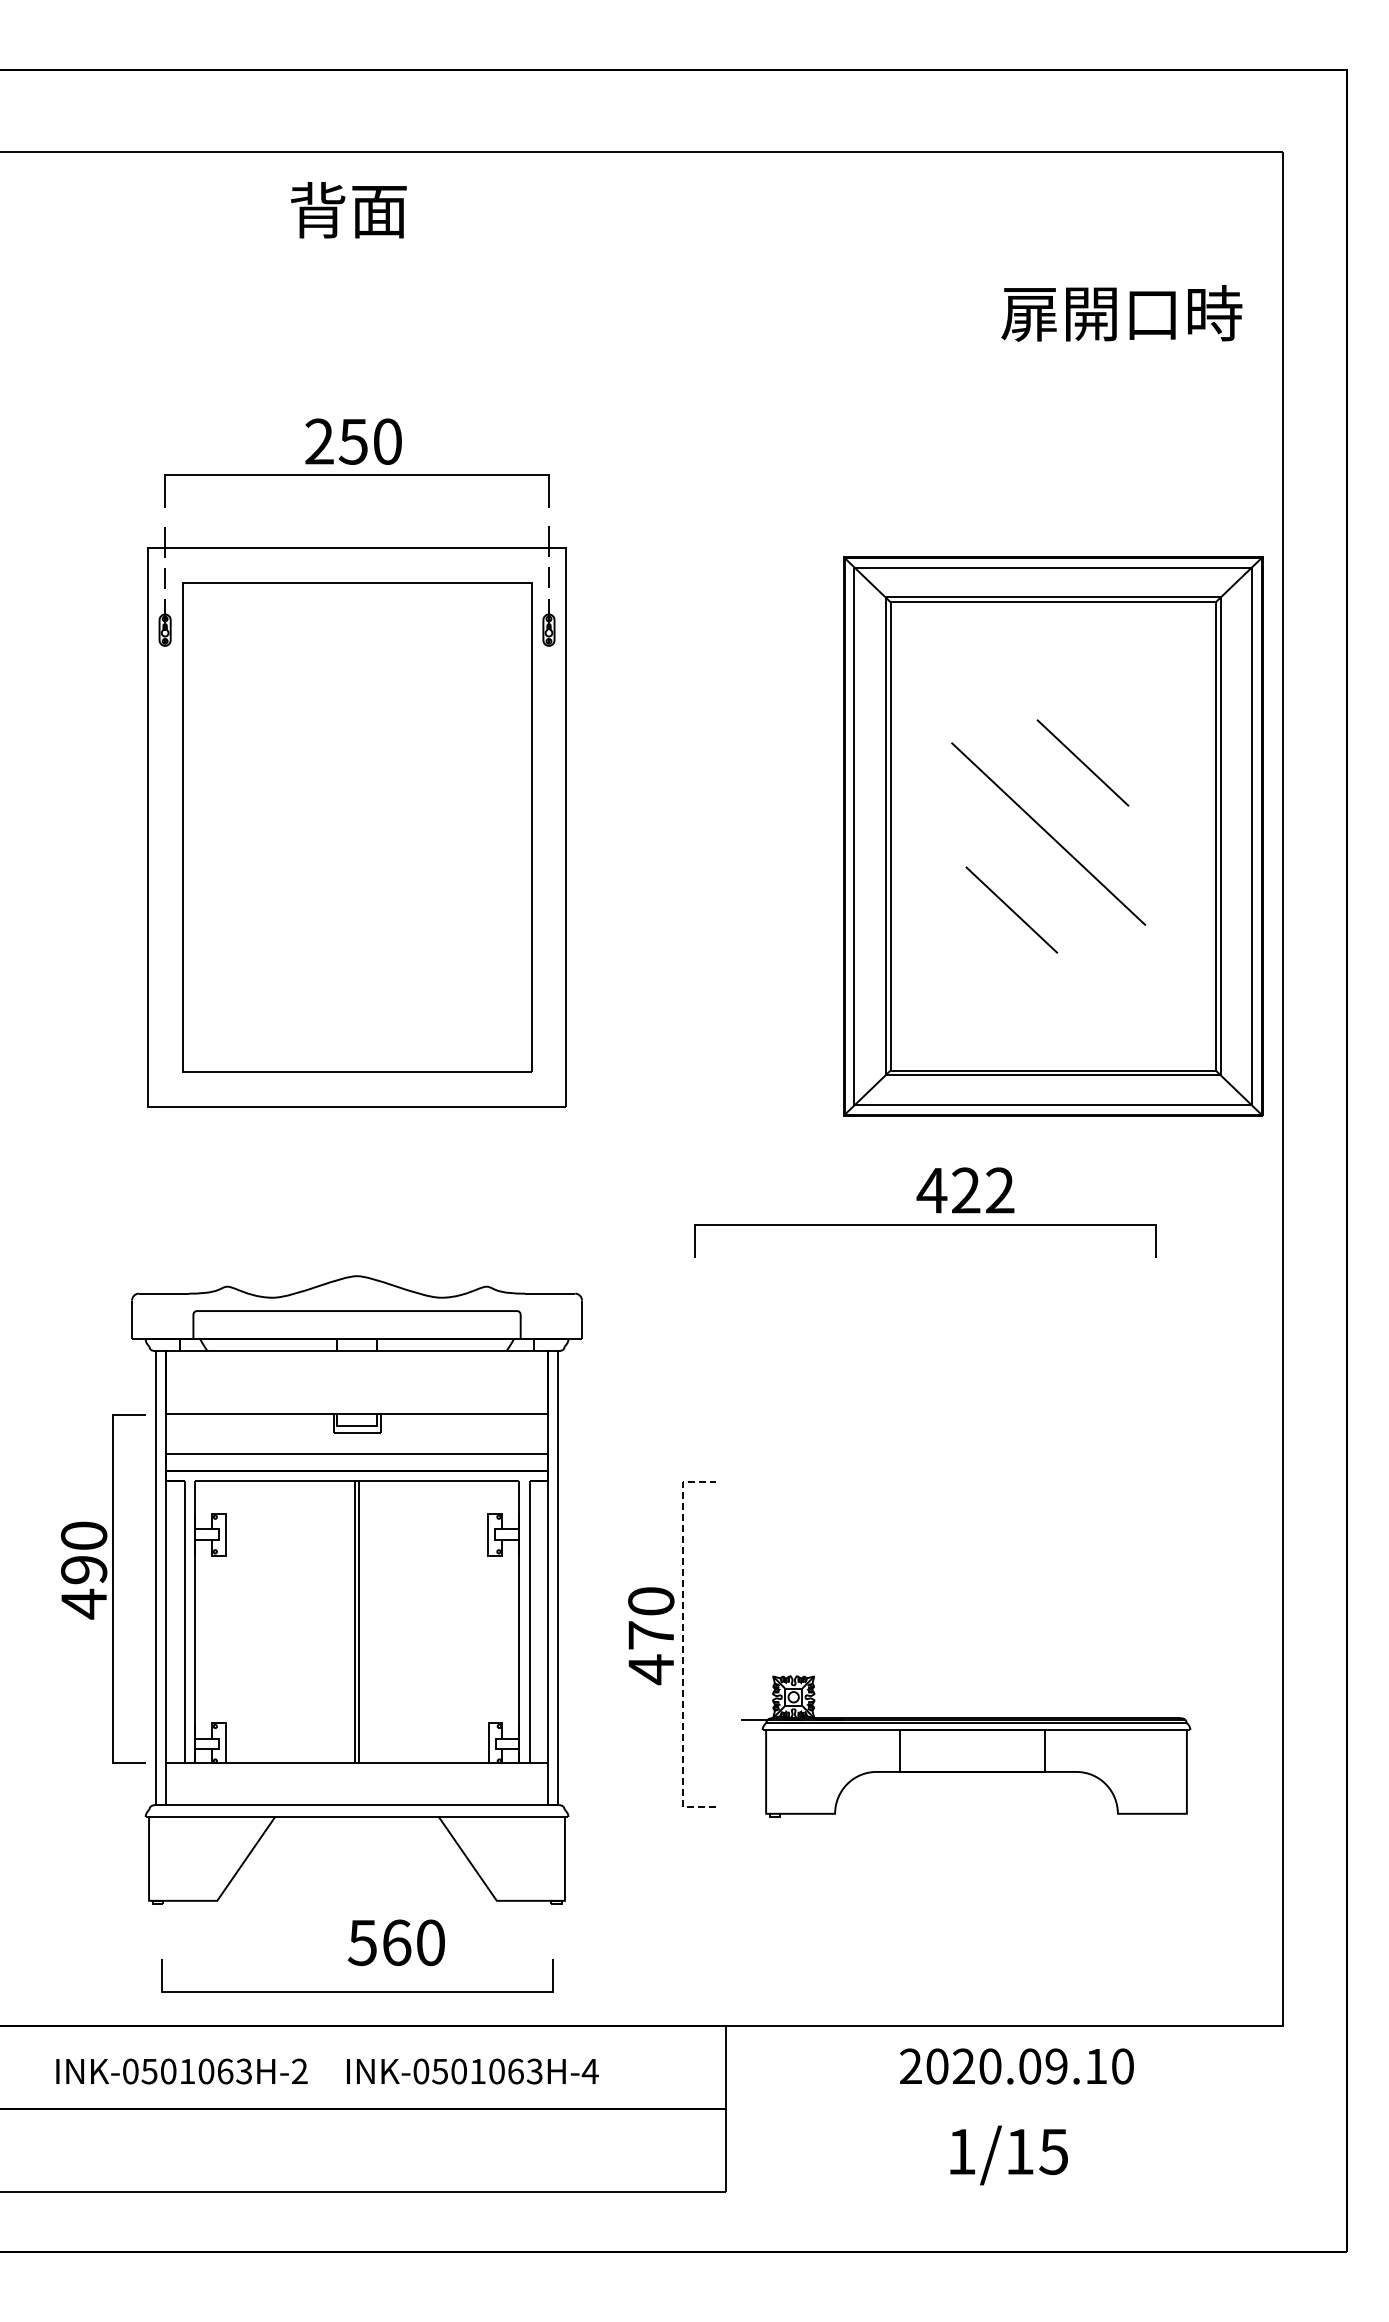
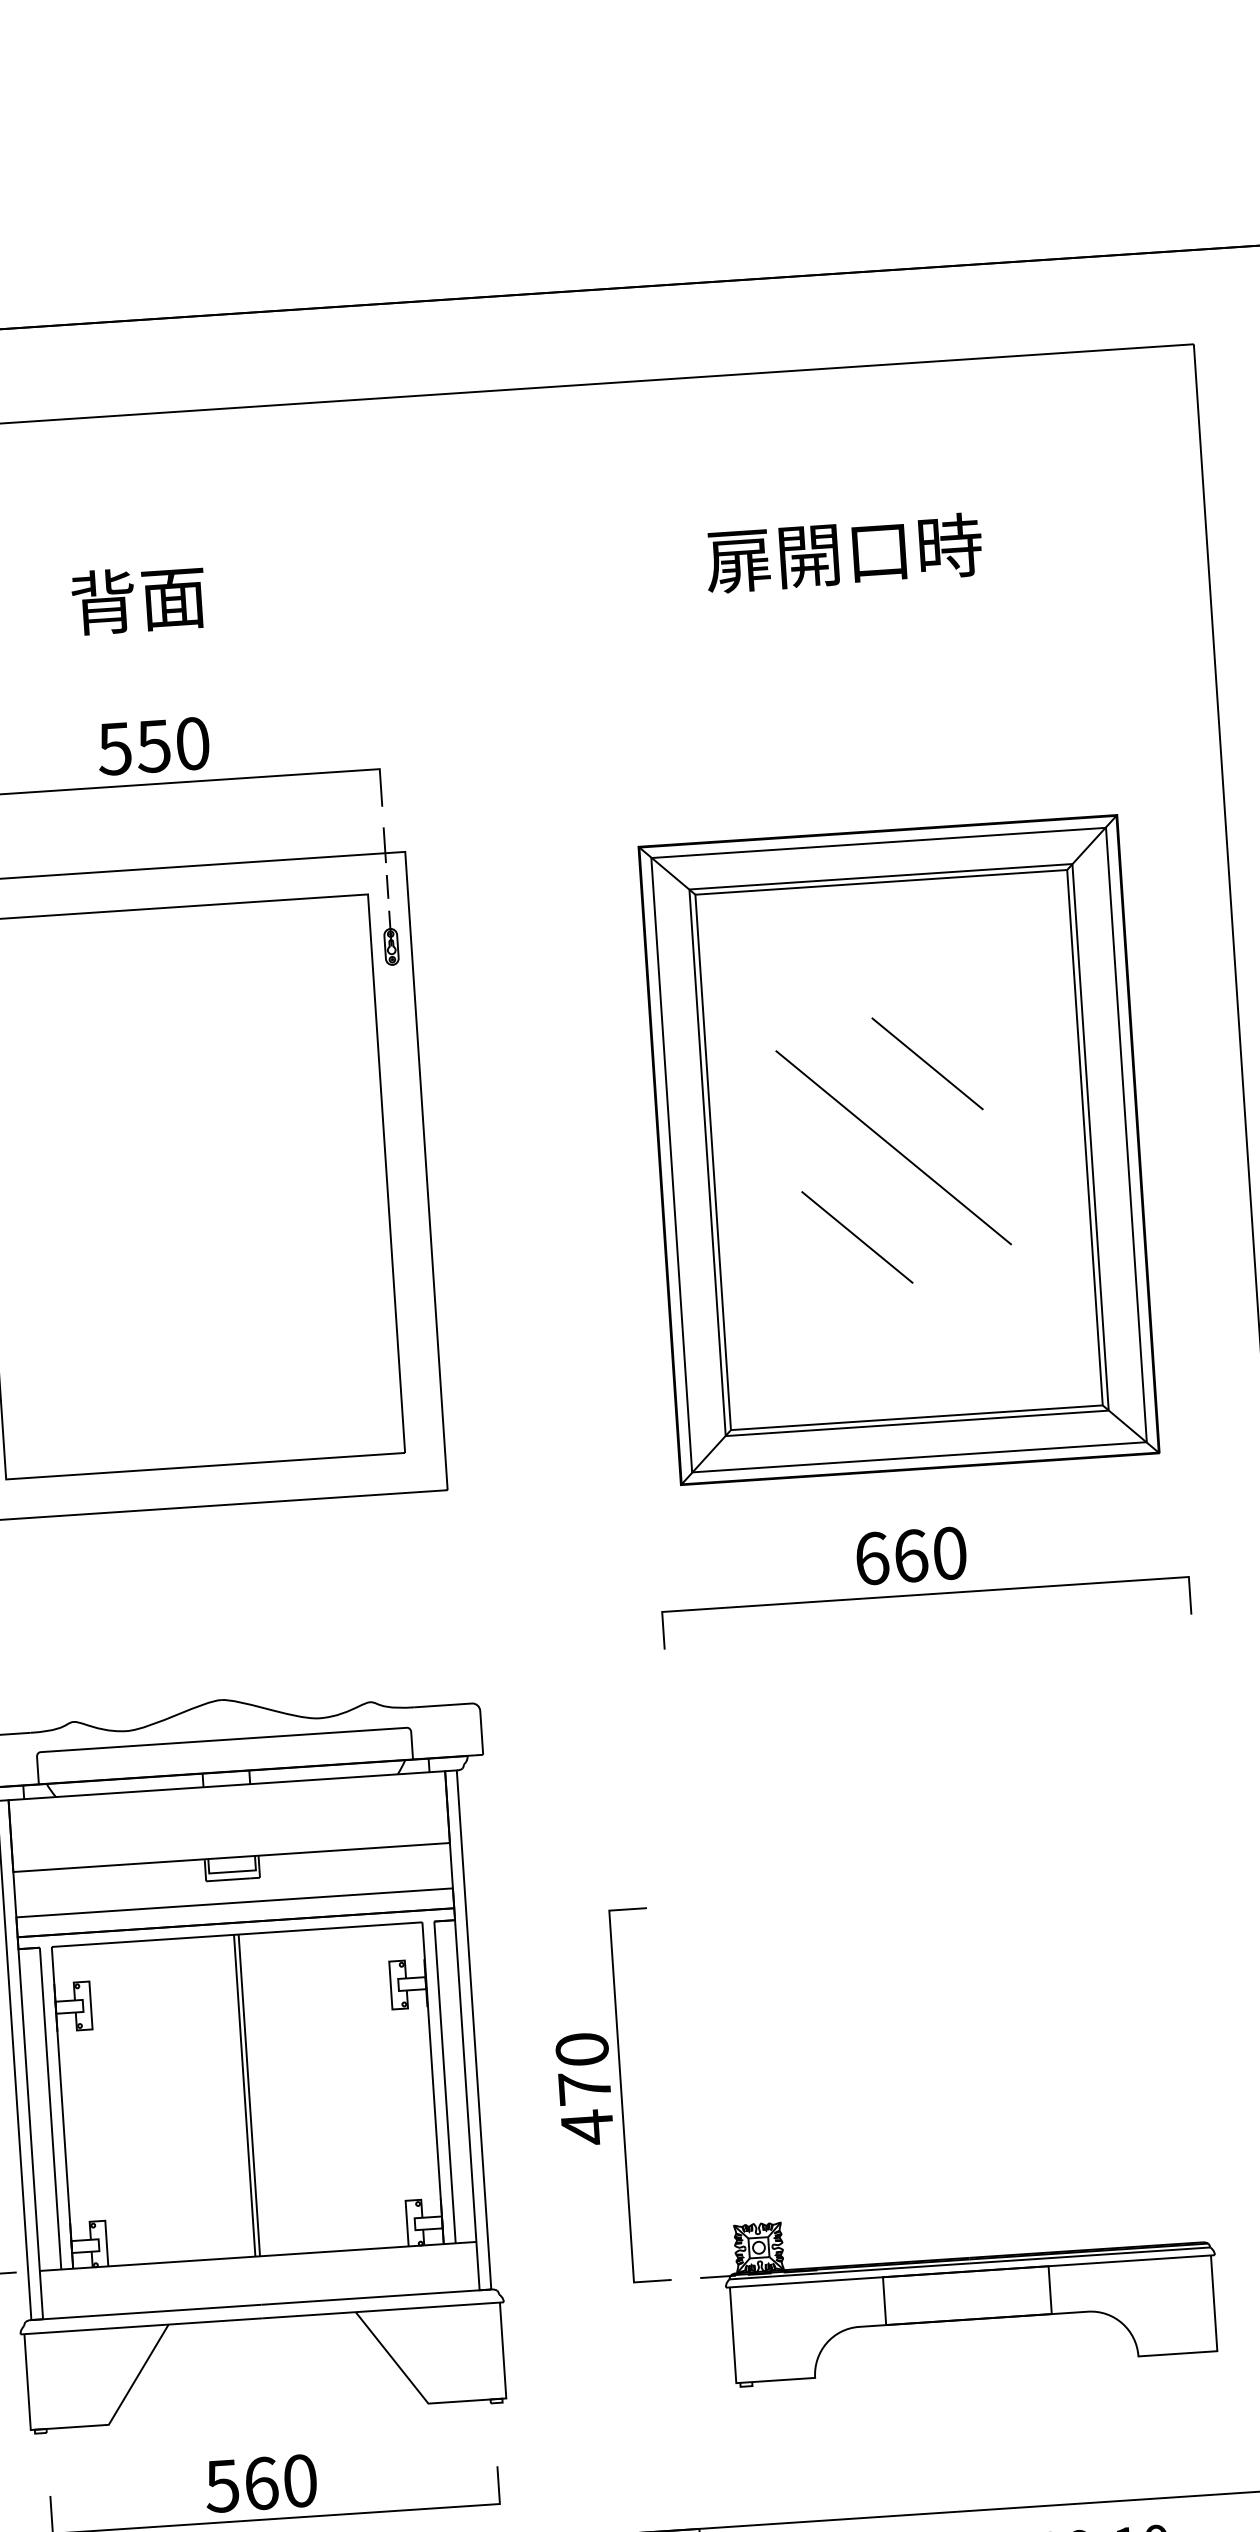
text: (348, 210) -> (138, 600), moved
text: (1121, 313) -> (843, 553), moved
text: (318, 441) -> (113, 748), 250 -> 550
part: (1053, 836) -> (899, 1150), moved
text: (965, 1190) -> (910, 1555), 422 -> 660
line: (925, 1225) -> (925, 1595), moved
line: (682, 1644) -> (621, 2096), dashed -> solid
part: (966, 1746) -> (960, 2290), moved
text: (395, 1942) -> (259, 2483), moved

